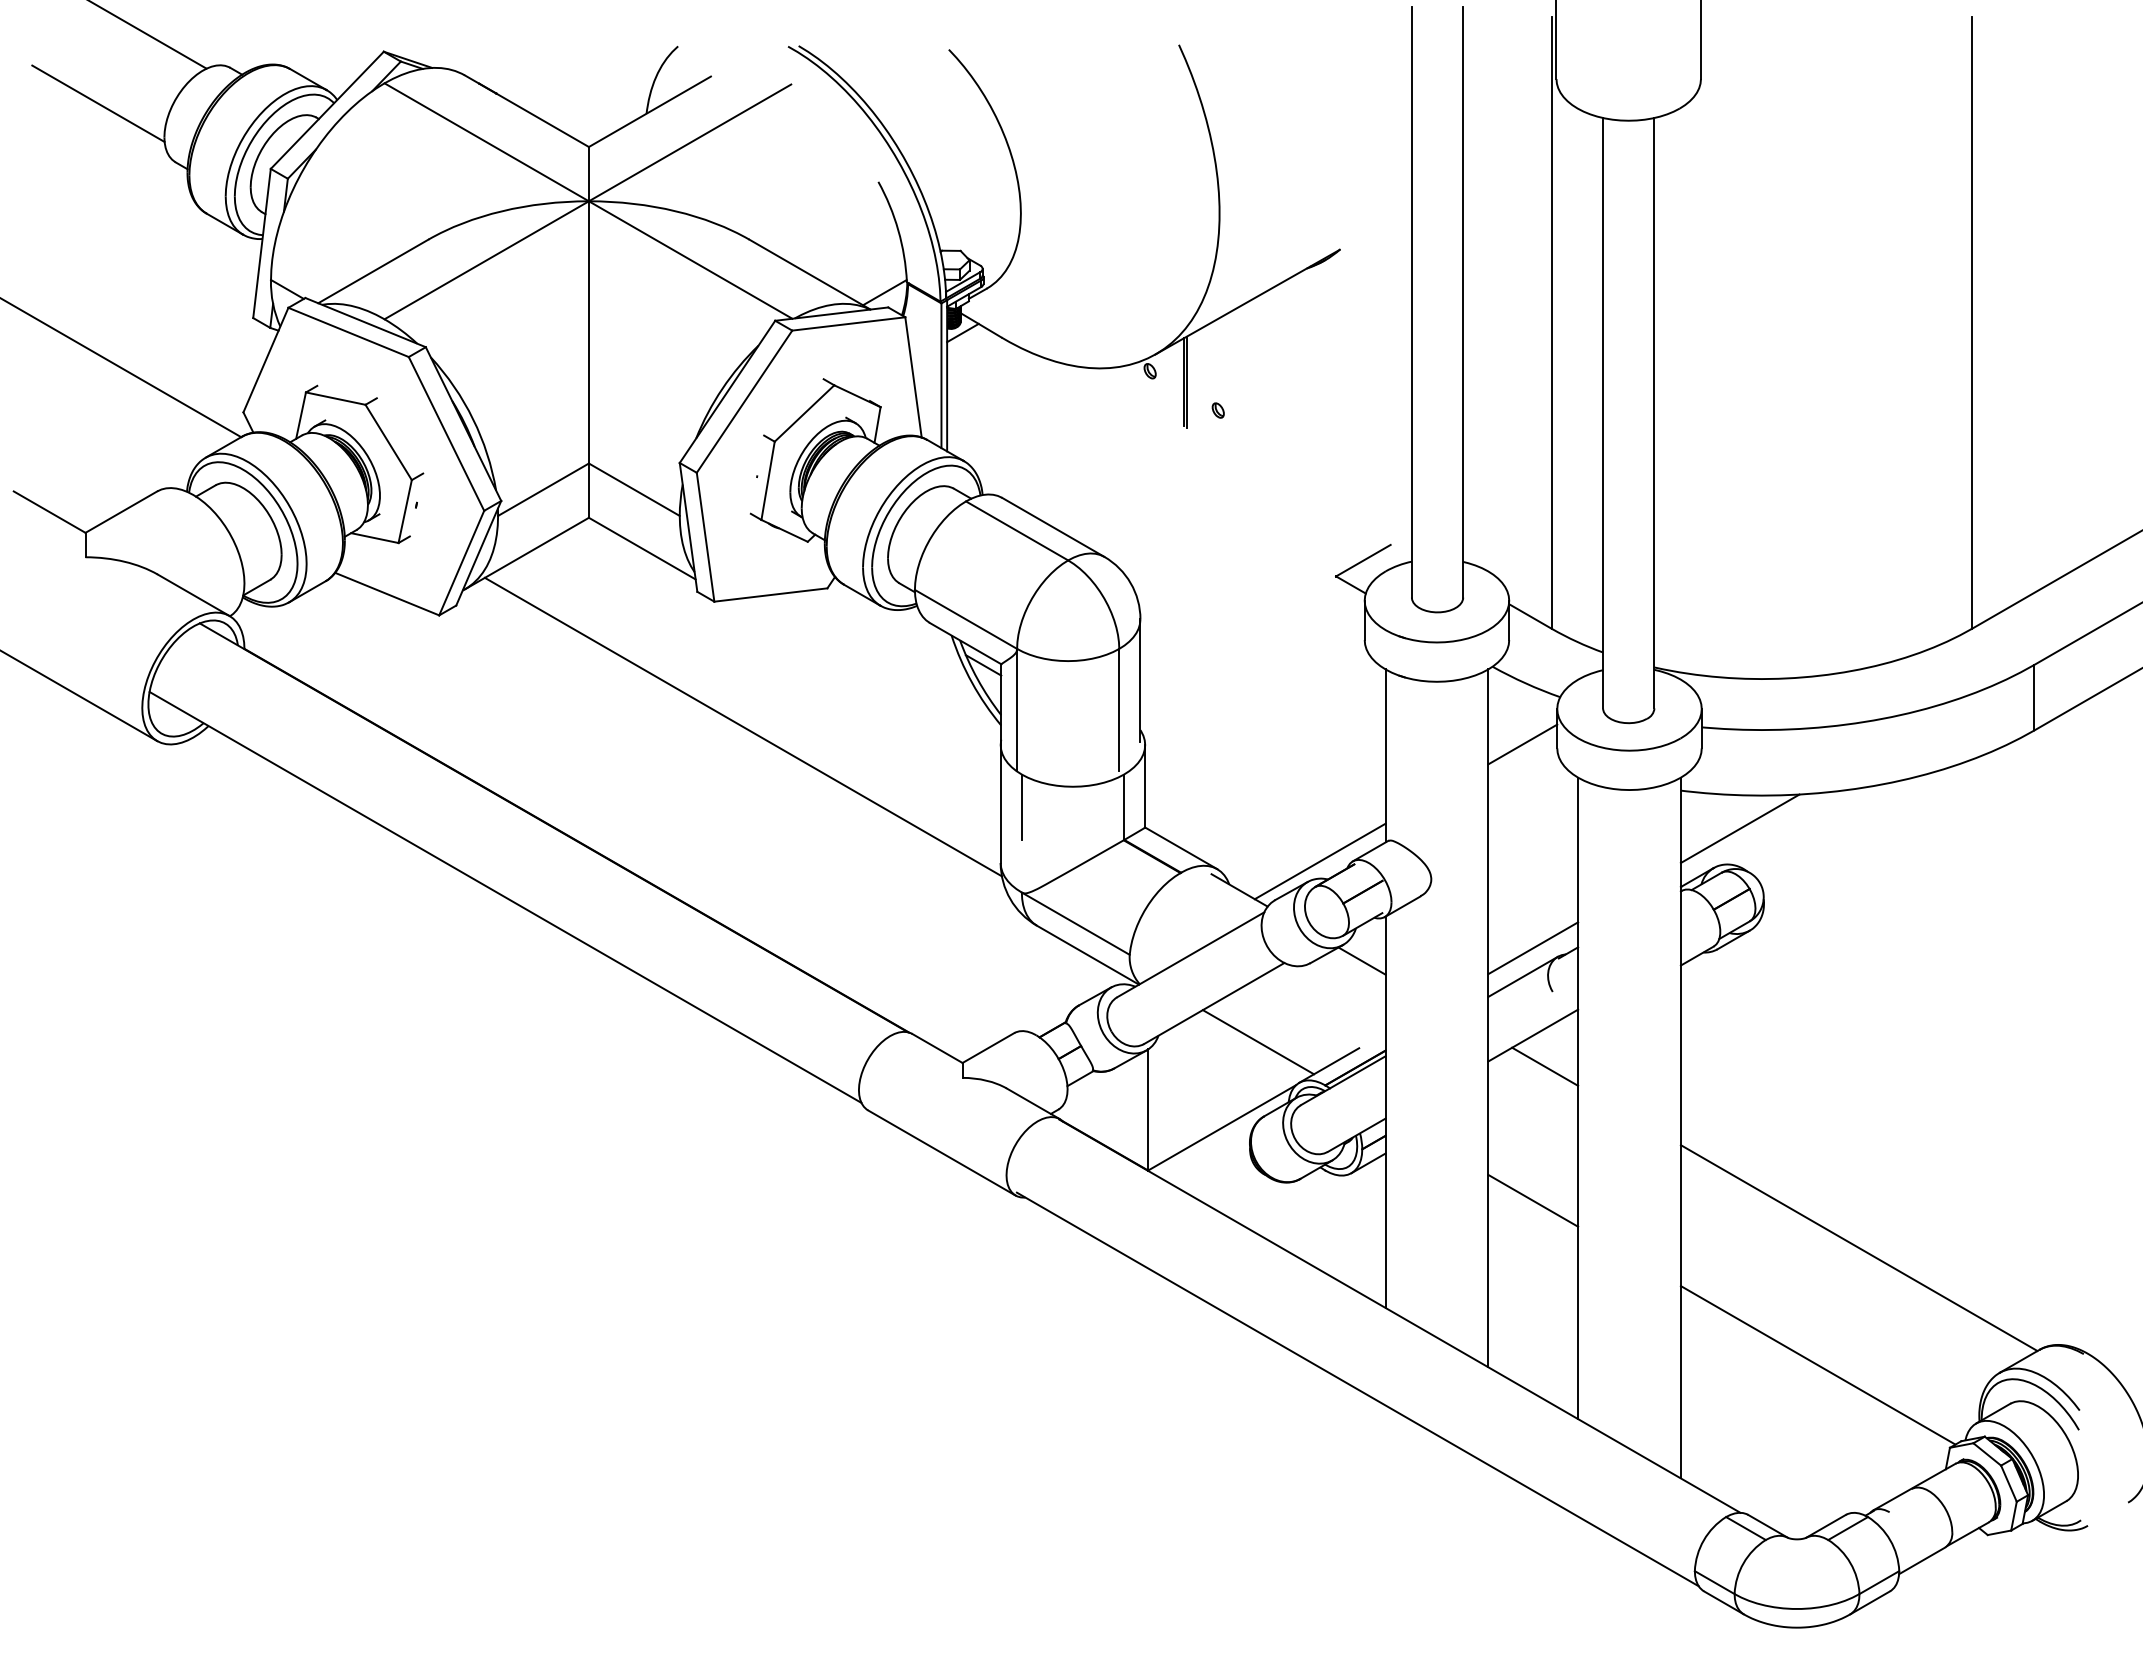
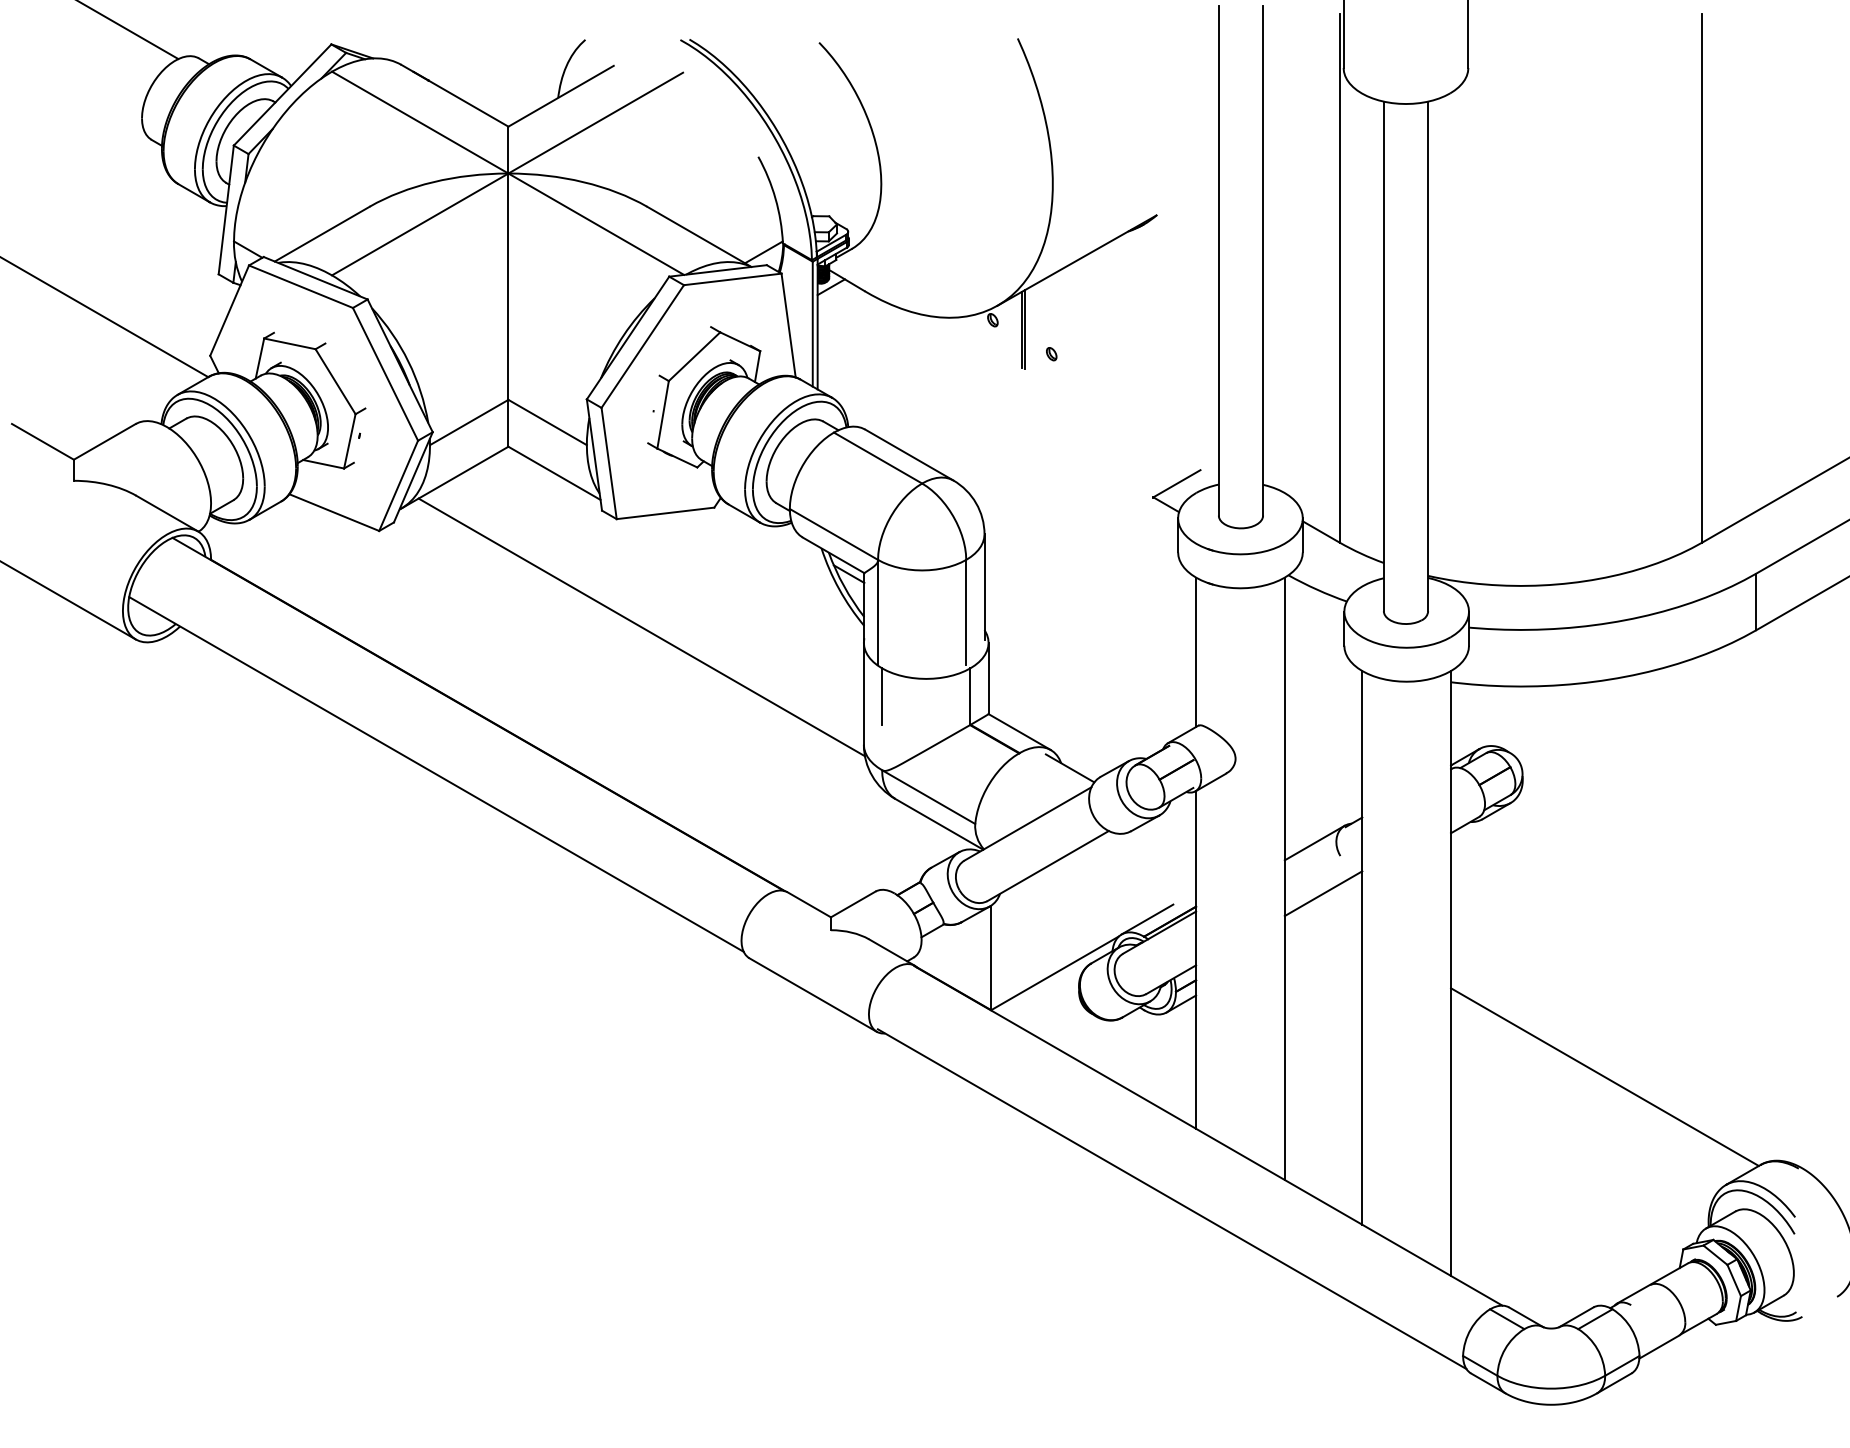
line: (98, 103) -> (85, 89), removed
line: (1522, 744) -> (1314, 642), removed
line: (1739, 828) -> (1501, 714), removed
line: (1319, 861) -> (1139, 743), removed
line: (1533, 948) -> (1323, 818), removed
line: (1361, 960) -> (1175, 828), removed
line: (1258, 1042) -> (1086, 899), removed
line: (1545, 1066) -> (1334, 920), removed
line: (1533, 1200) -> (1323, 1036), removed
line: (1817, 1365) -> (1568, 1178), removed

